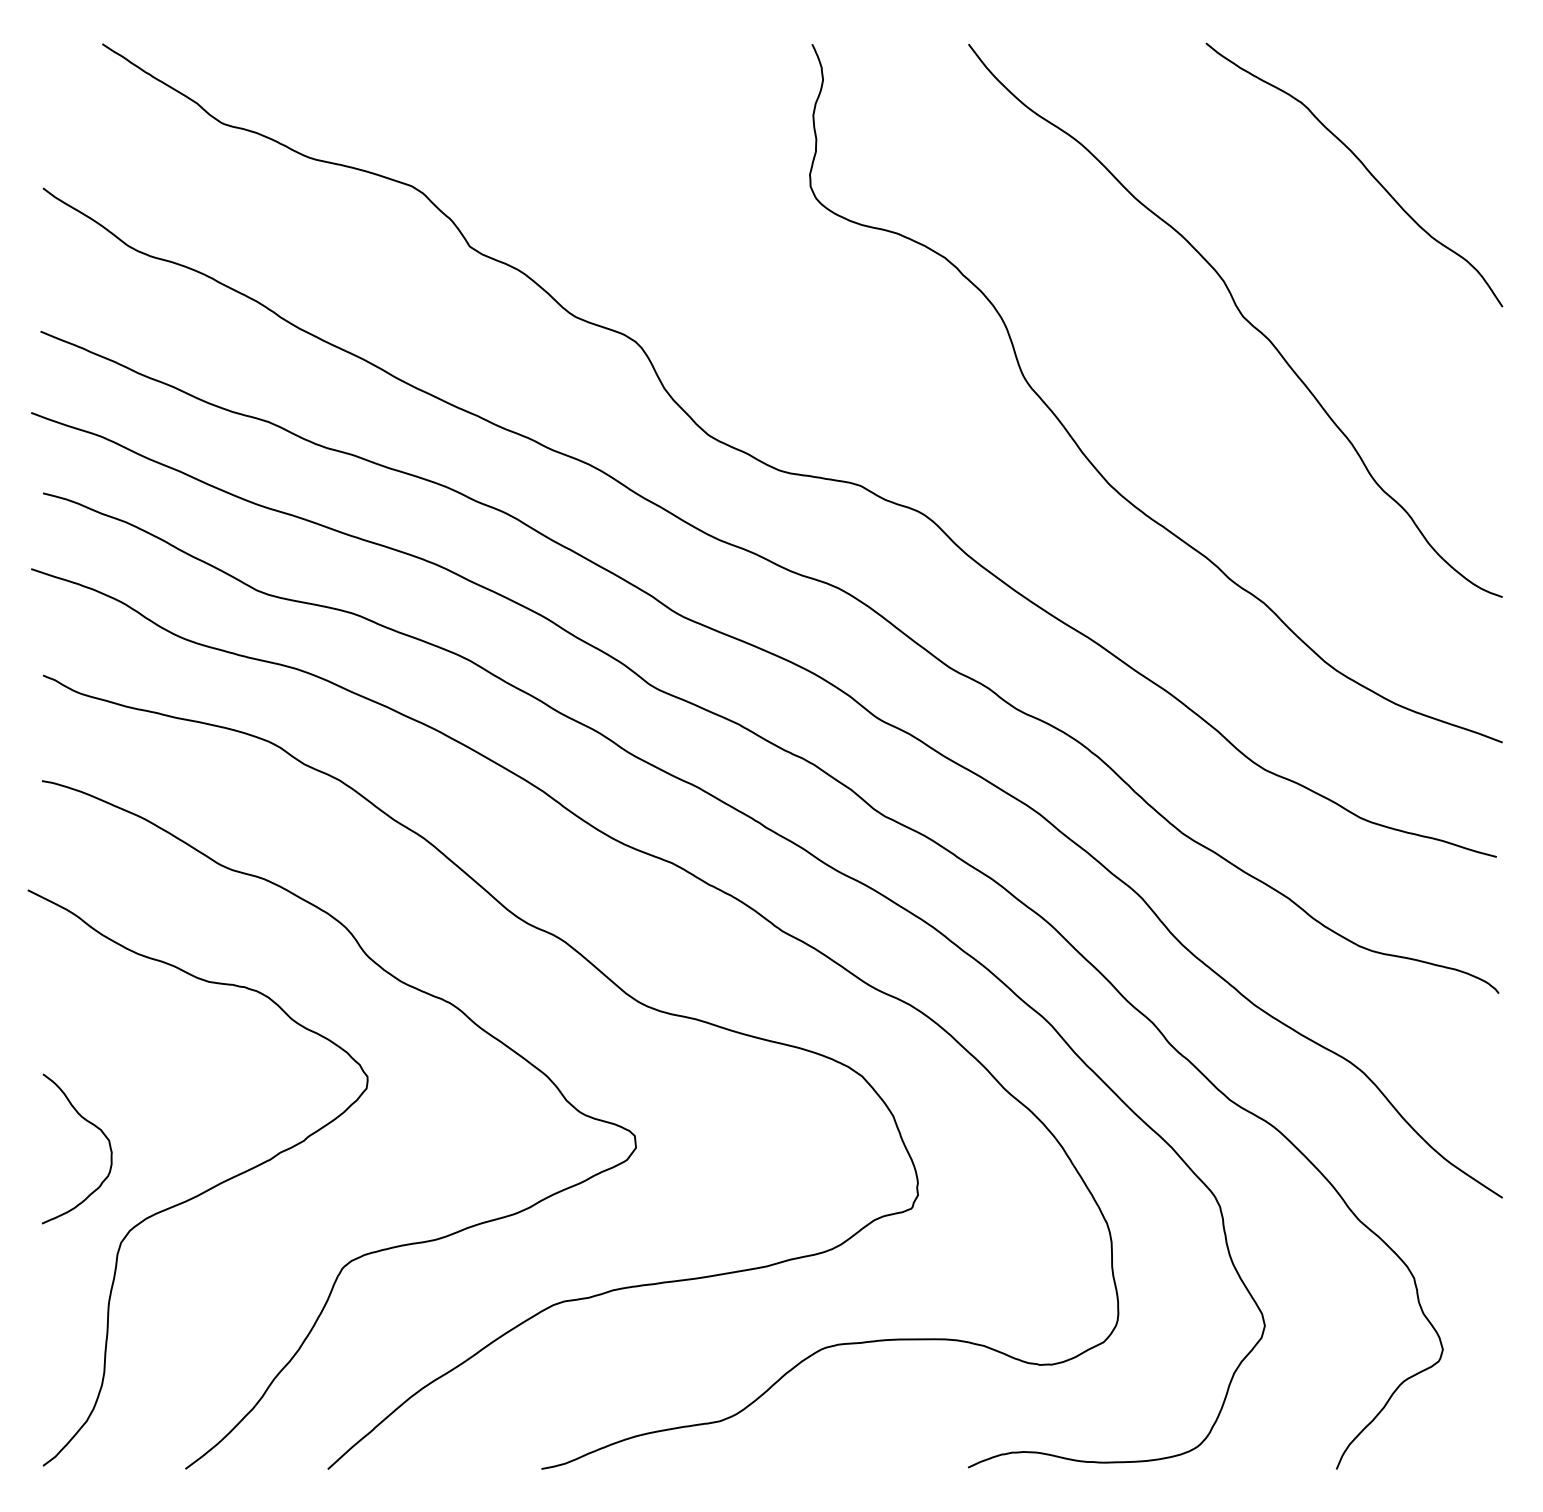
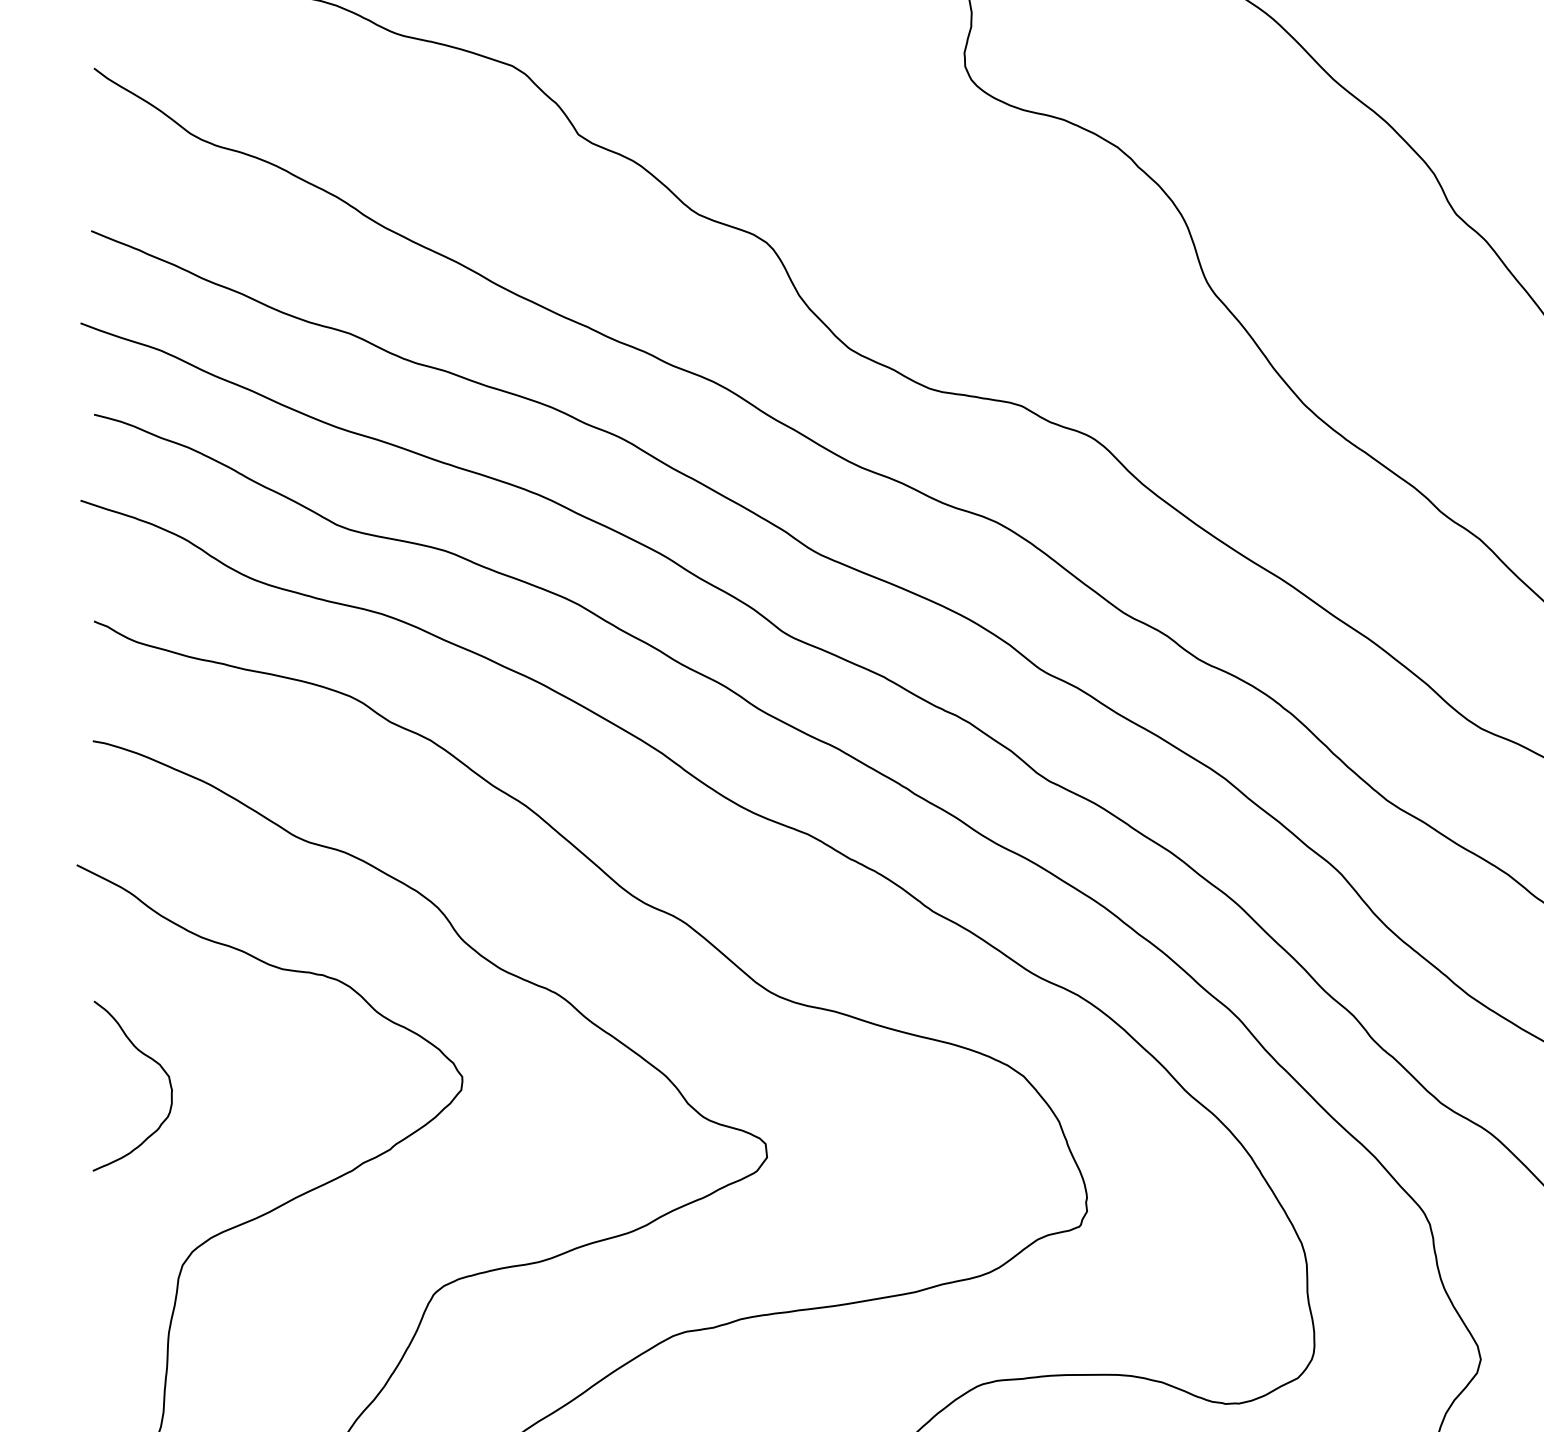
curve: (92, 1125) -> (150, 1059), moved

